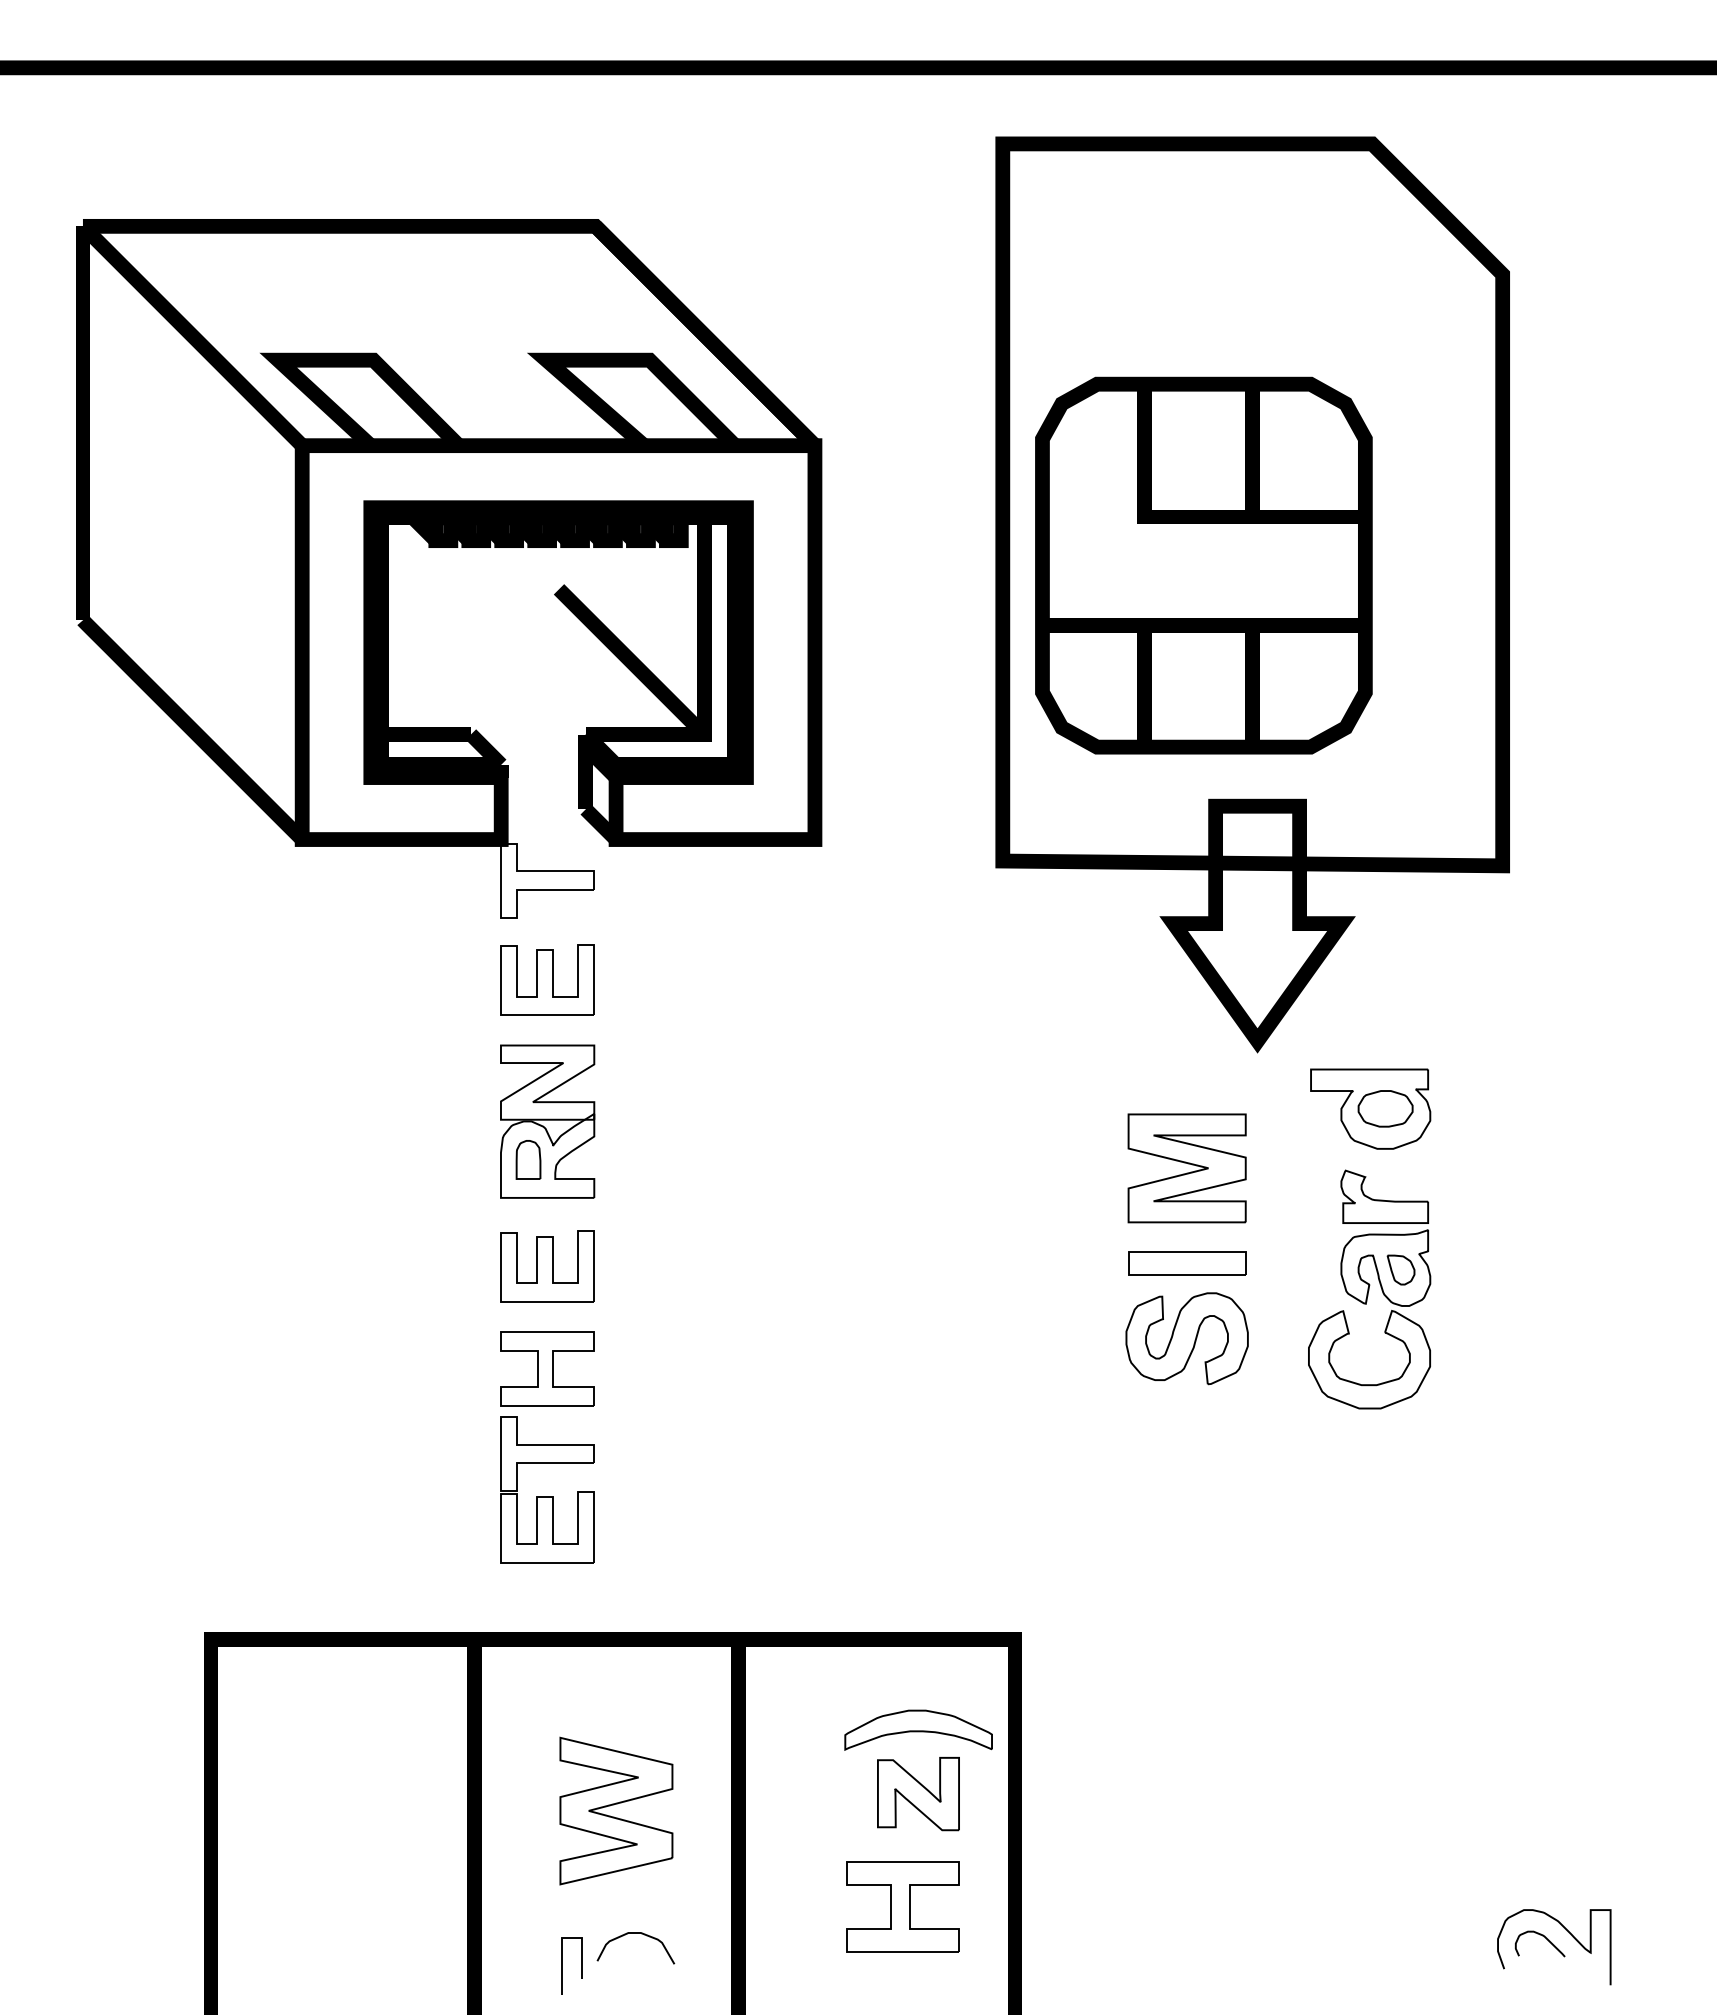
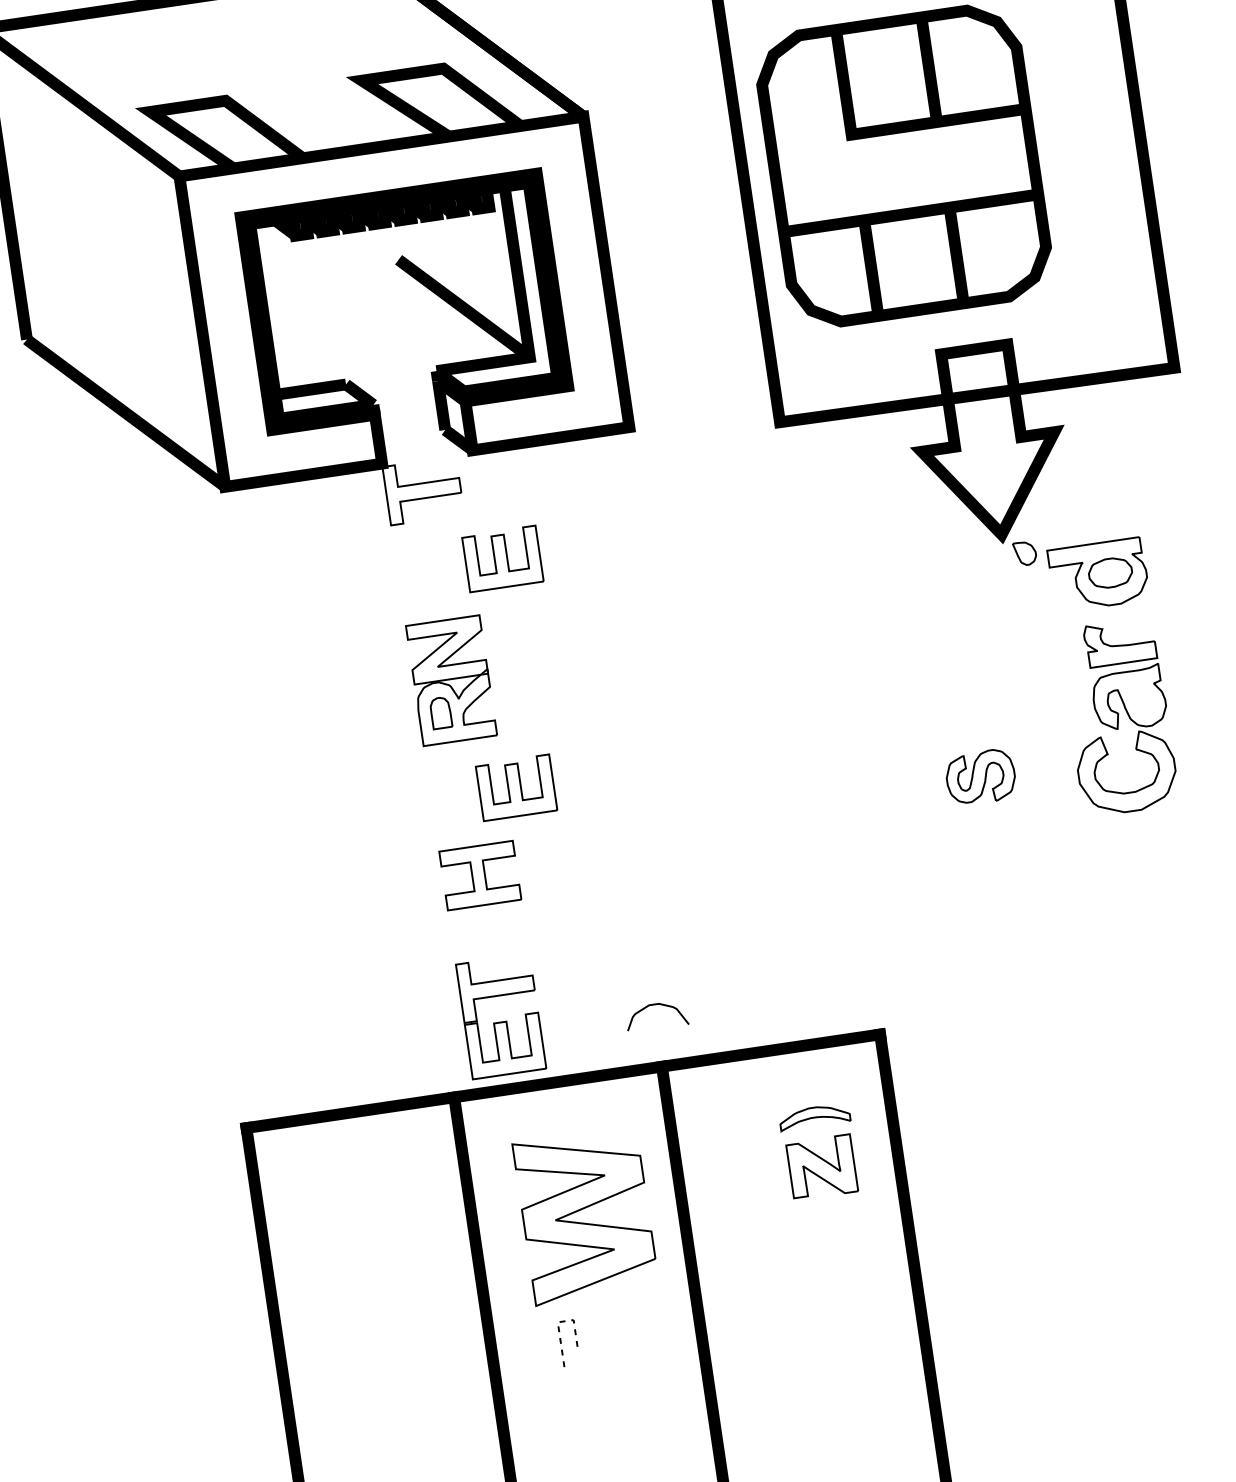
part: (547, 979) -> (502, 558), moved
part: (1186, 1168) -> (960, 643), removed
part: (1187, 1263) -> (972, 717), removed
part: (547, 1266) -> (516, 787), moved
part: (1400, 1269) -> (1024, 553), moved
part: (1186, 1338) -> (980, 777), size x0.7
part: (547, 1496) -> (501, 1021), moved
part: (918, 1729) -> (814, 1116), size x0.6
part: (616, 1810) -> (586, 1215), size x1.4
part: (902, 1906) -> (822, 1257), removed
curve: (635, 1933) -> (654, 1004), moved
line: (564, 1937) -> (559, 1321), solid -> dashed

